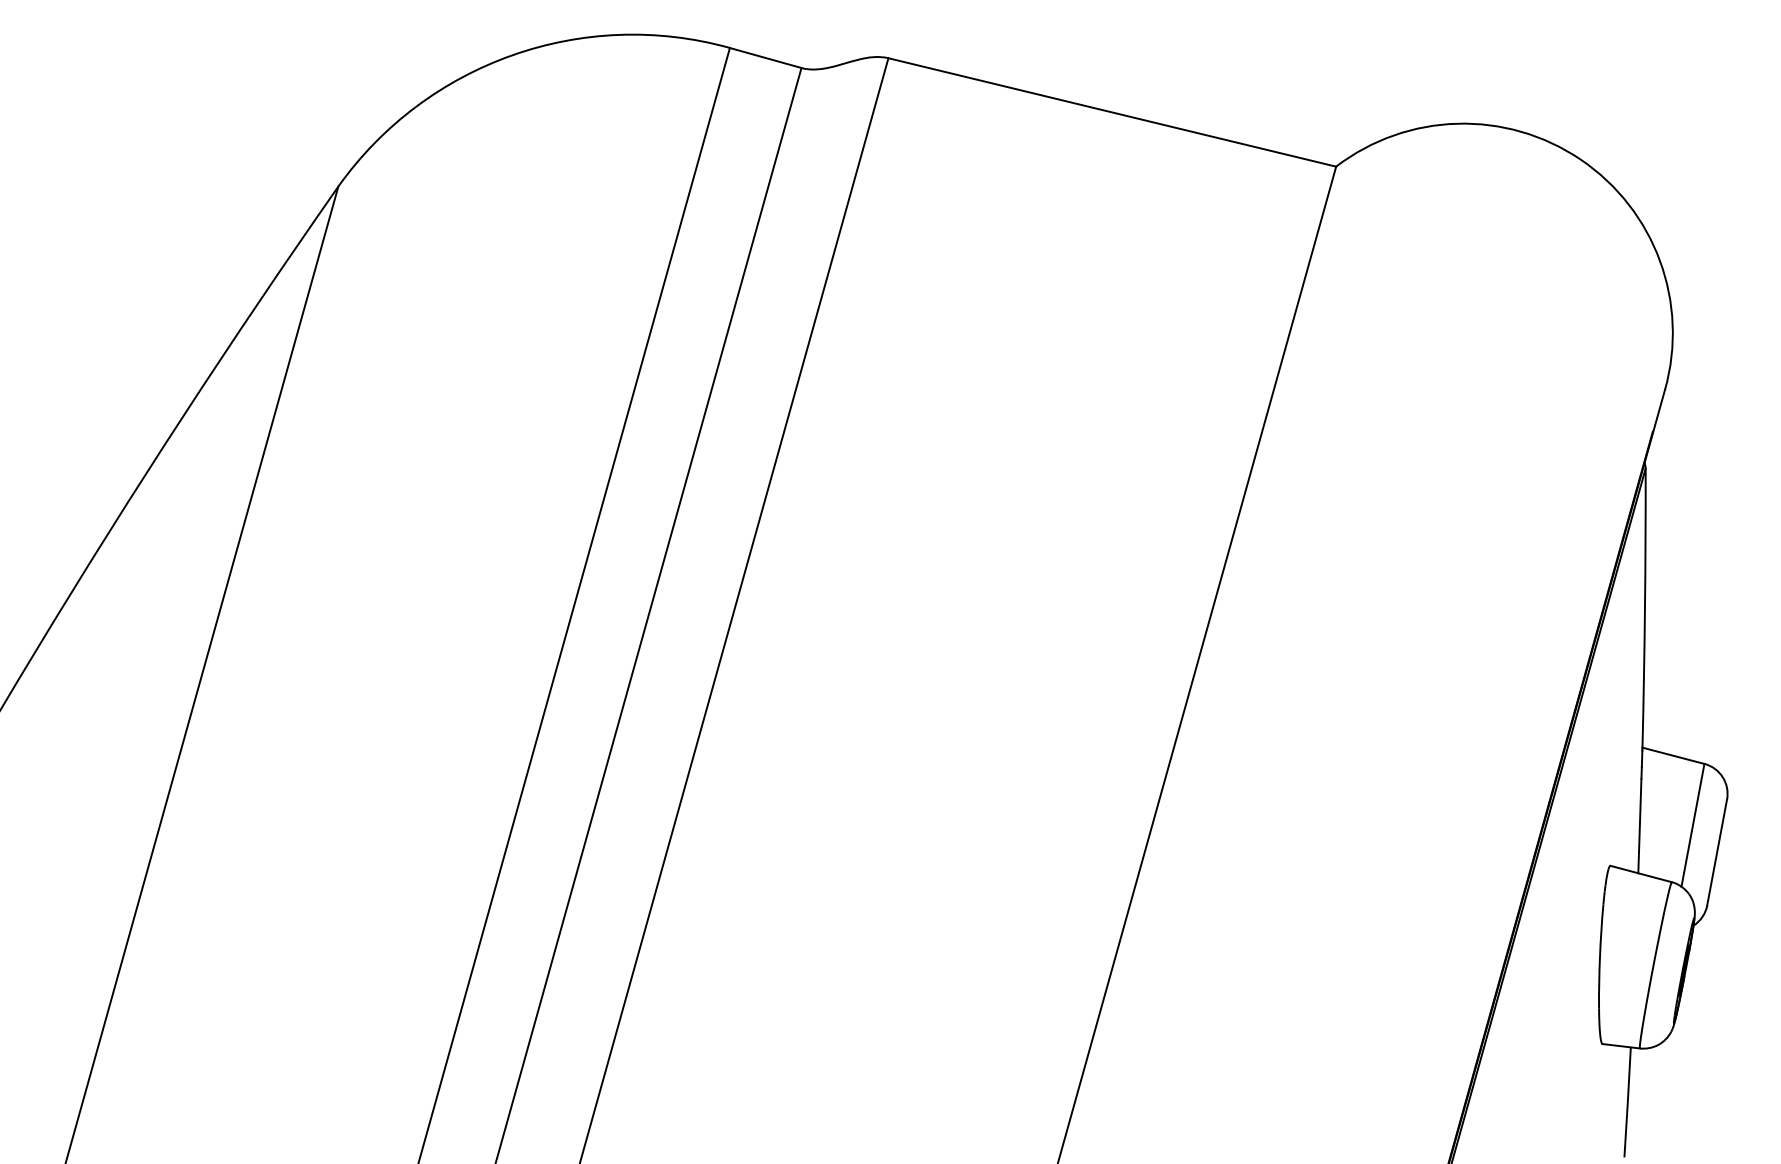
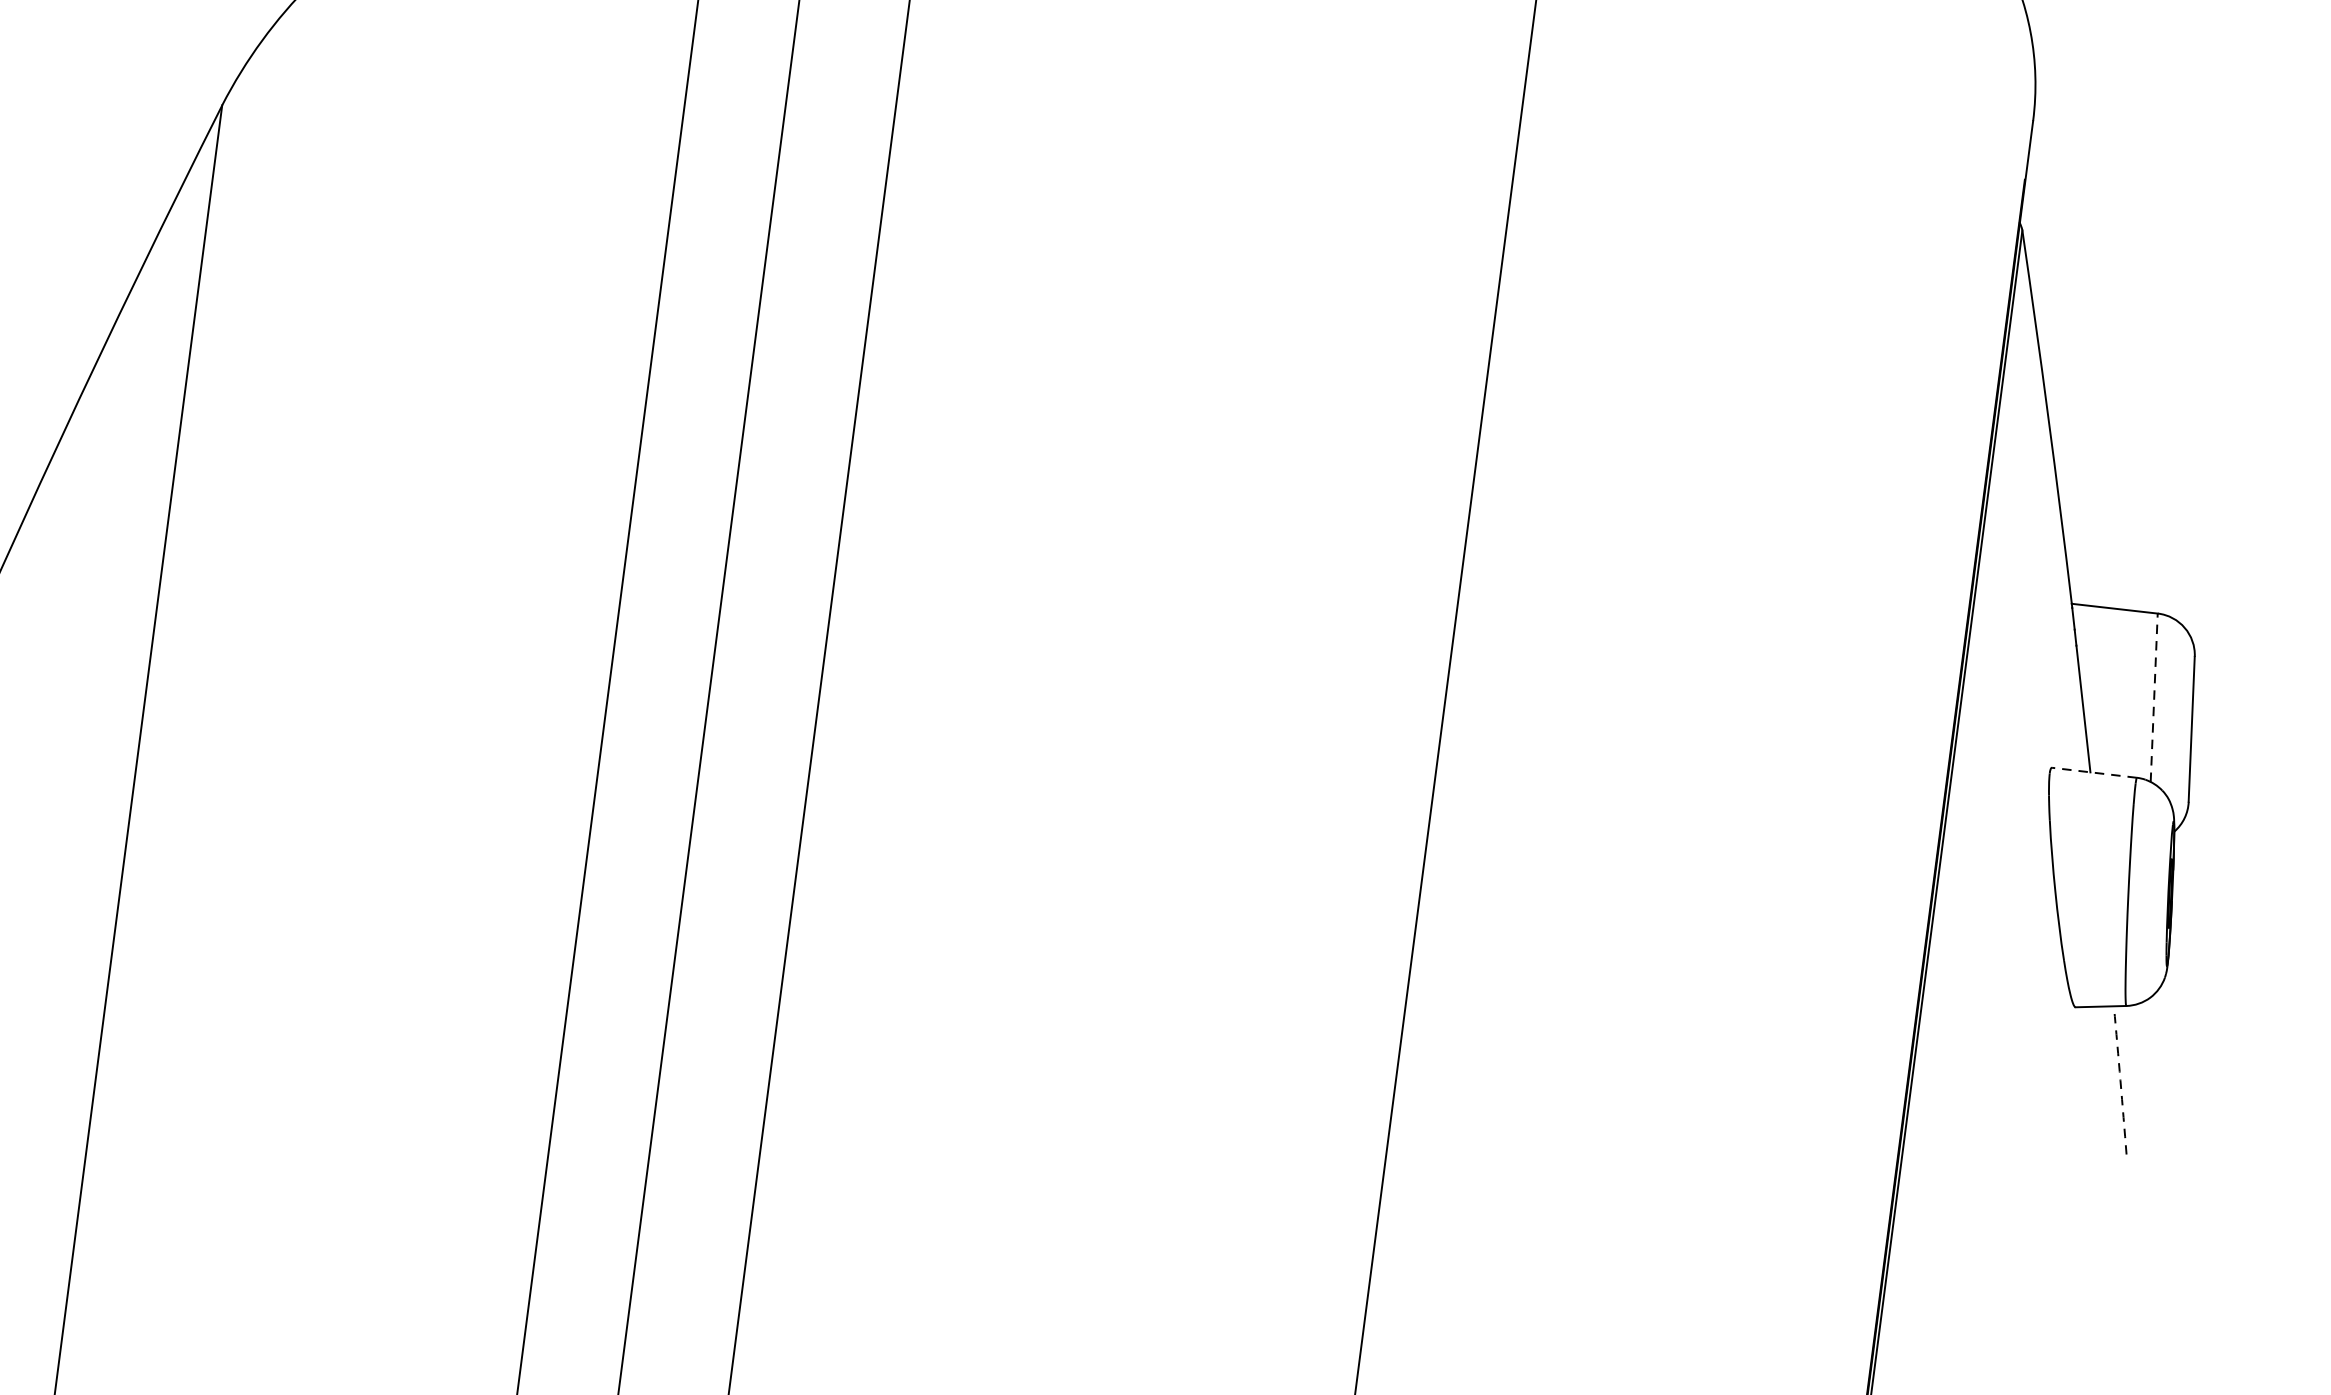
line: (1693, 824) -> (2154, 696), solid -> dashed
line: (1641, 874) -> (2094, 773), solid -> dashed
arc: (1627, 1102) -> (2120, 1080), solid -> dashed

